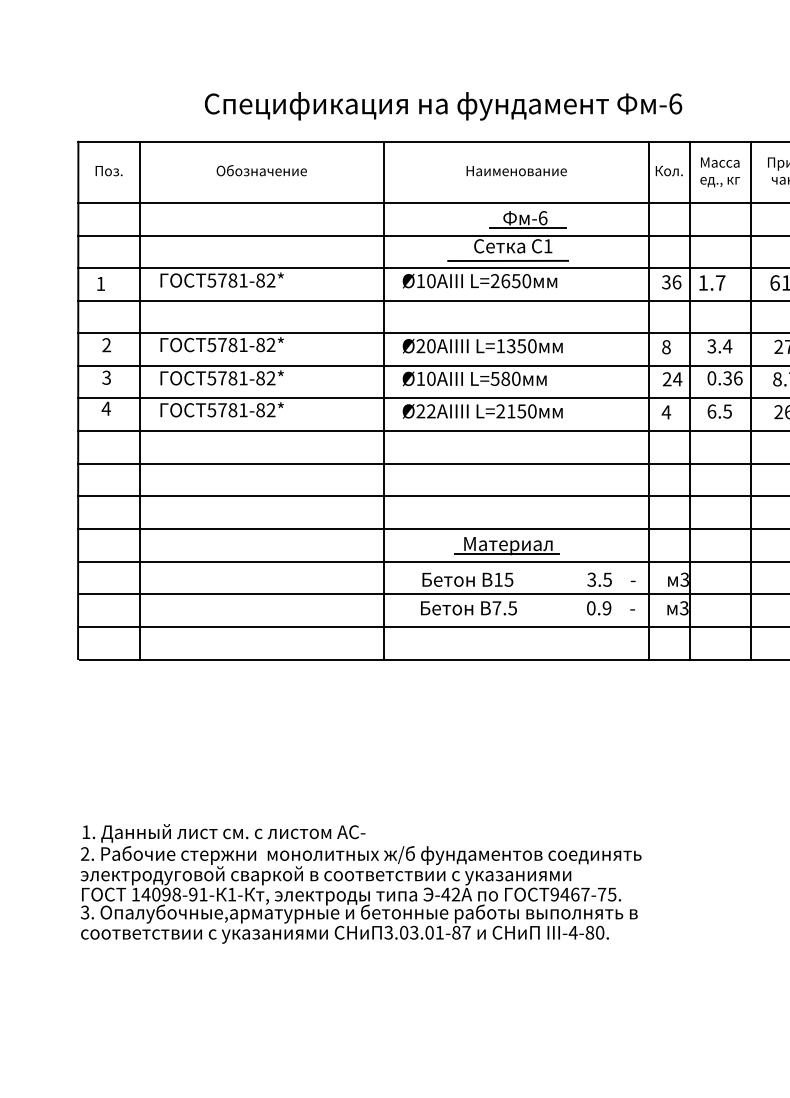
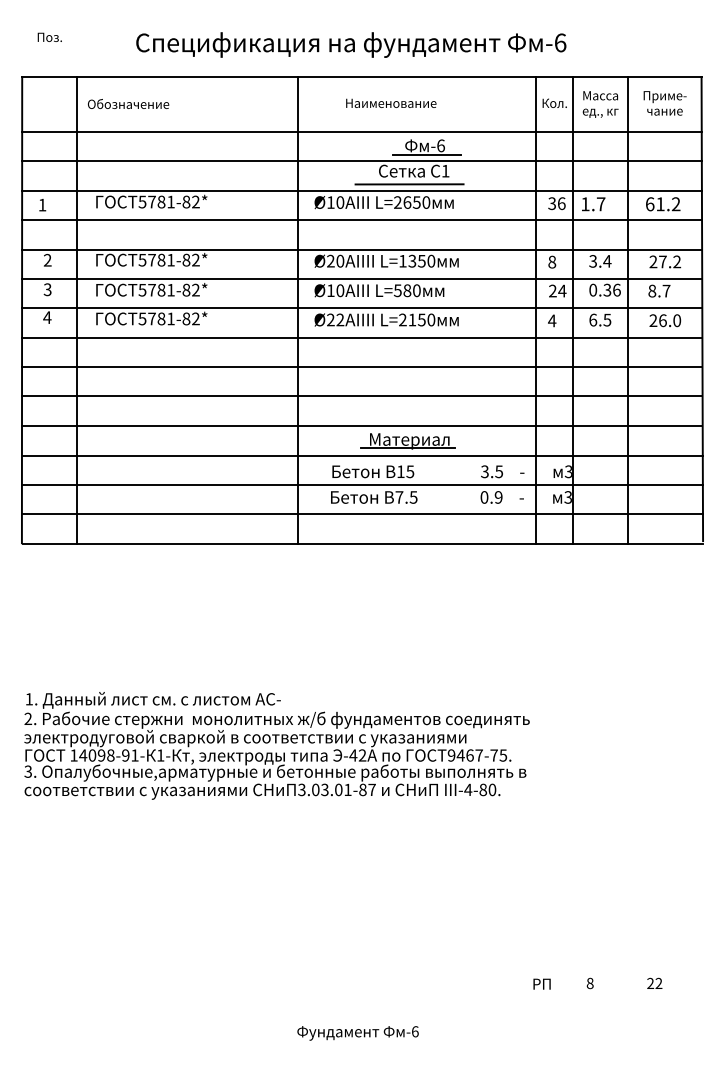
text: (108, 170) -> (49, 36), moved
text: (261, 170) -> (128, 103), moved
text: (516, 170) -> (391, 102), moved

